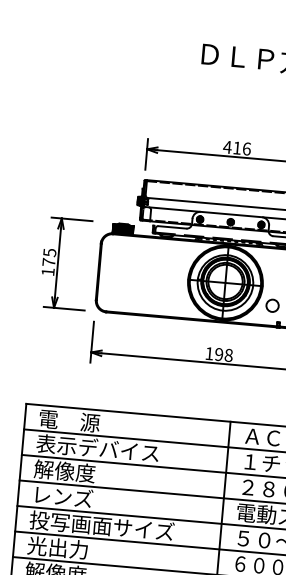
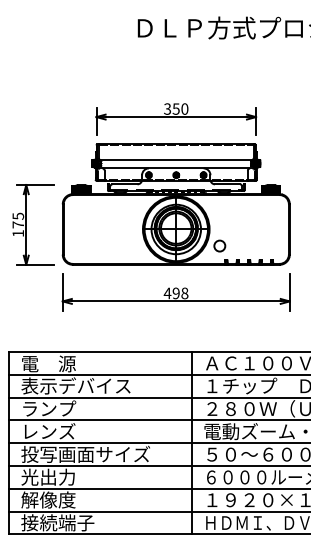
text: (236, 147) -> (175, 108), 416 -> 350
text: (209, 353) -> (167, 293), 198 -> 498
text: (64, 470) -> (48, 408), 解像度 -> ランプ

